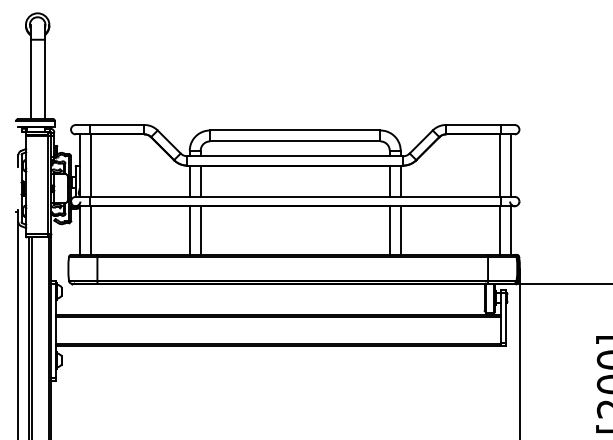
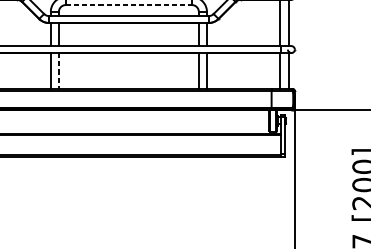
line: (295, 141) -> (129, 5), solid -> dashed
line: (200, 231) -> (58, 71), solid -> dashed

